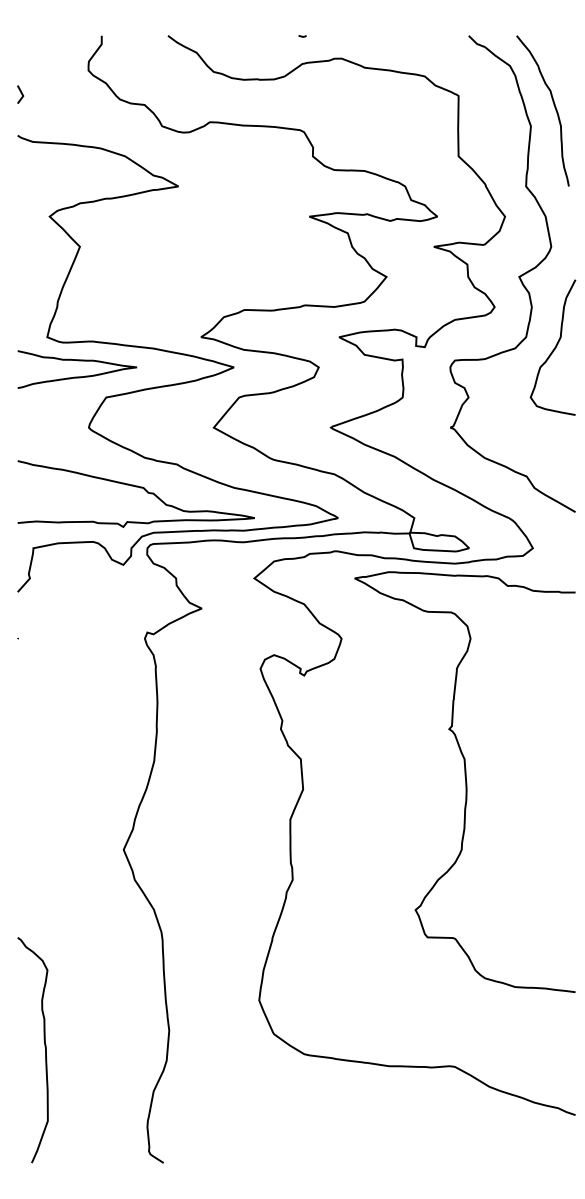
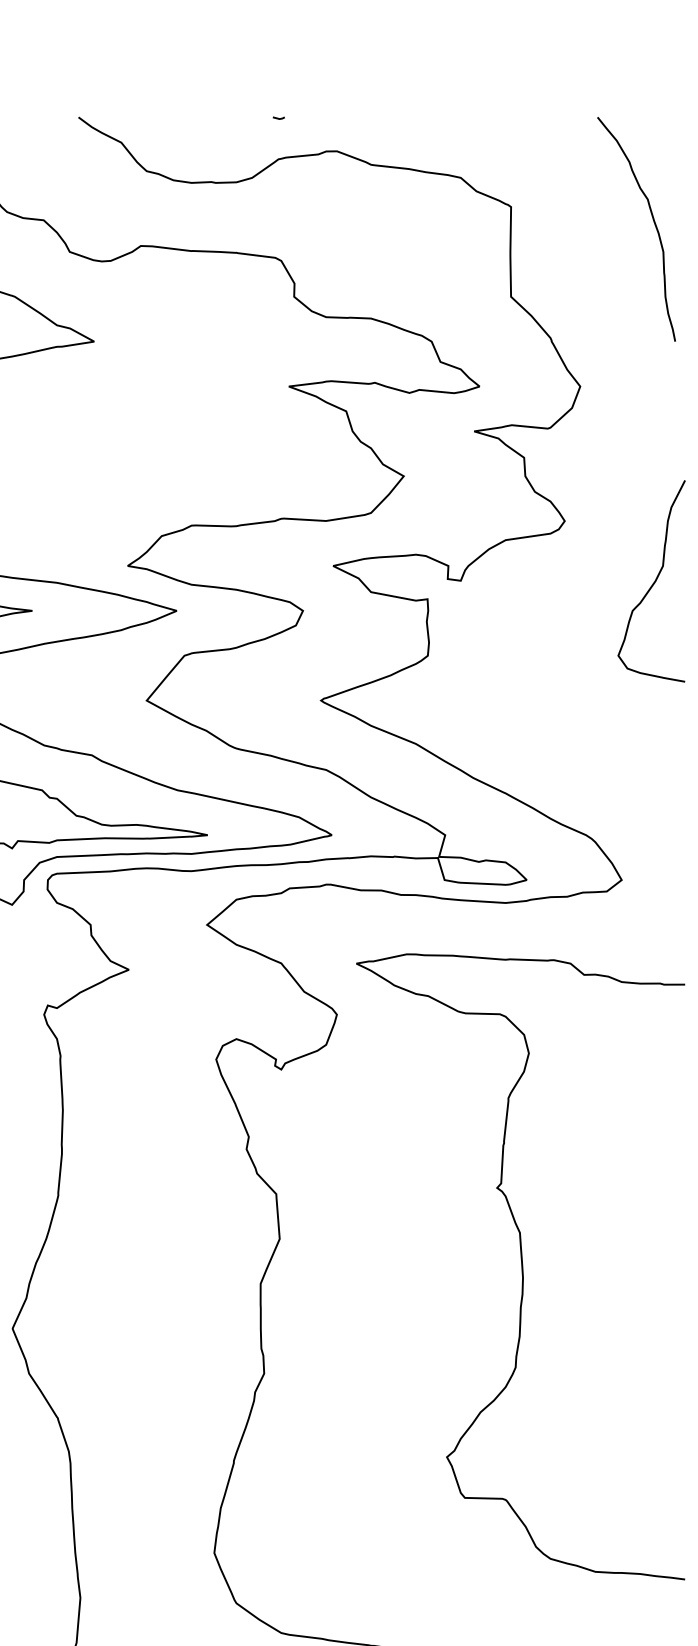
curve: (518, 276) -> (600, 475), removed
curve: (465, 781) -> (521, 1265), moved

